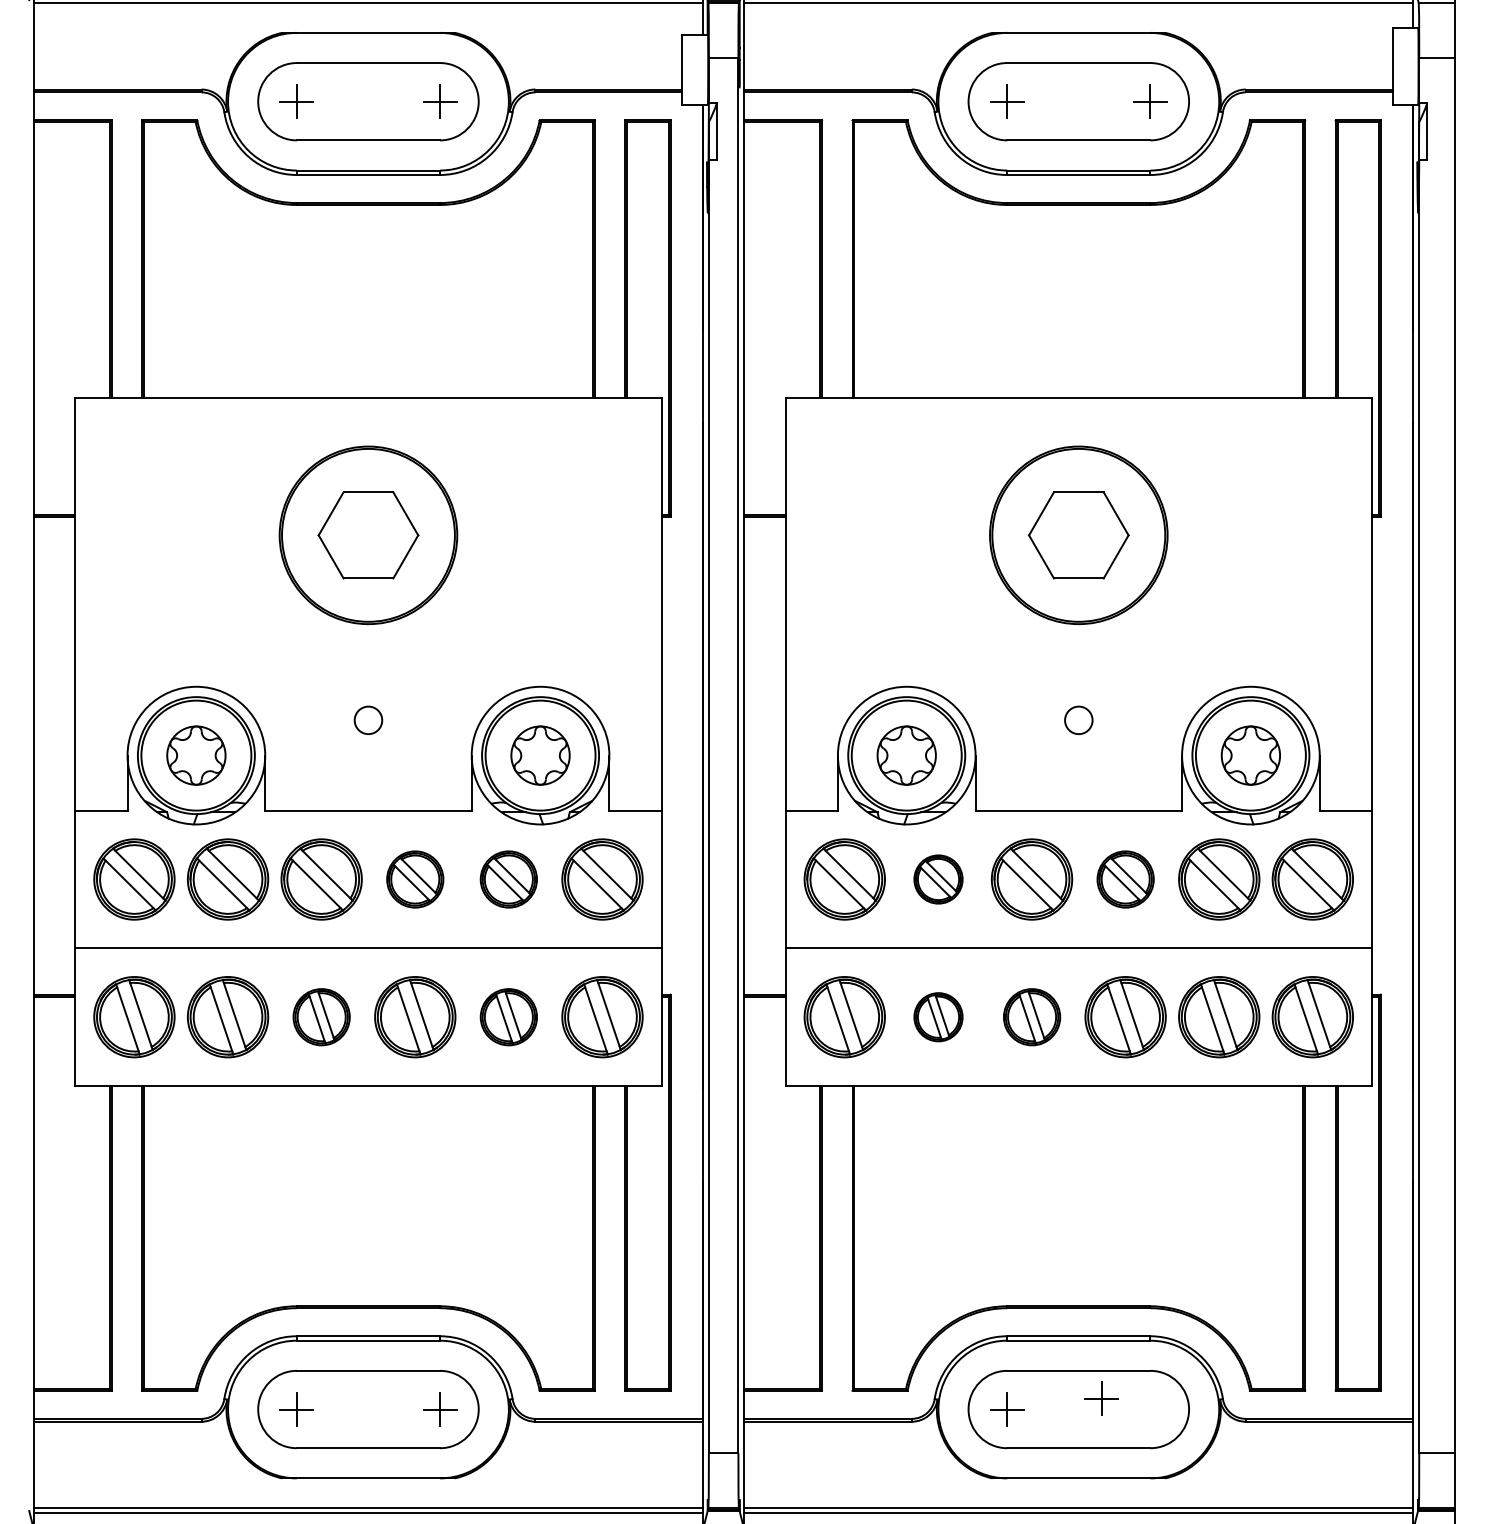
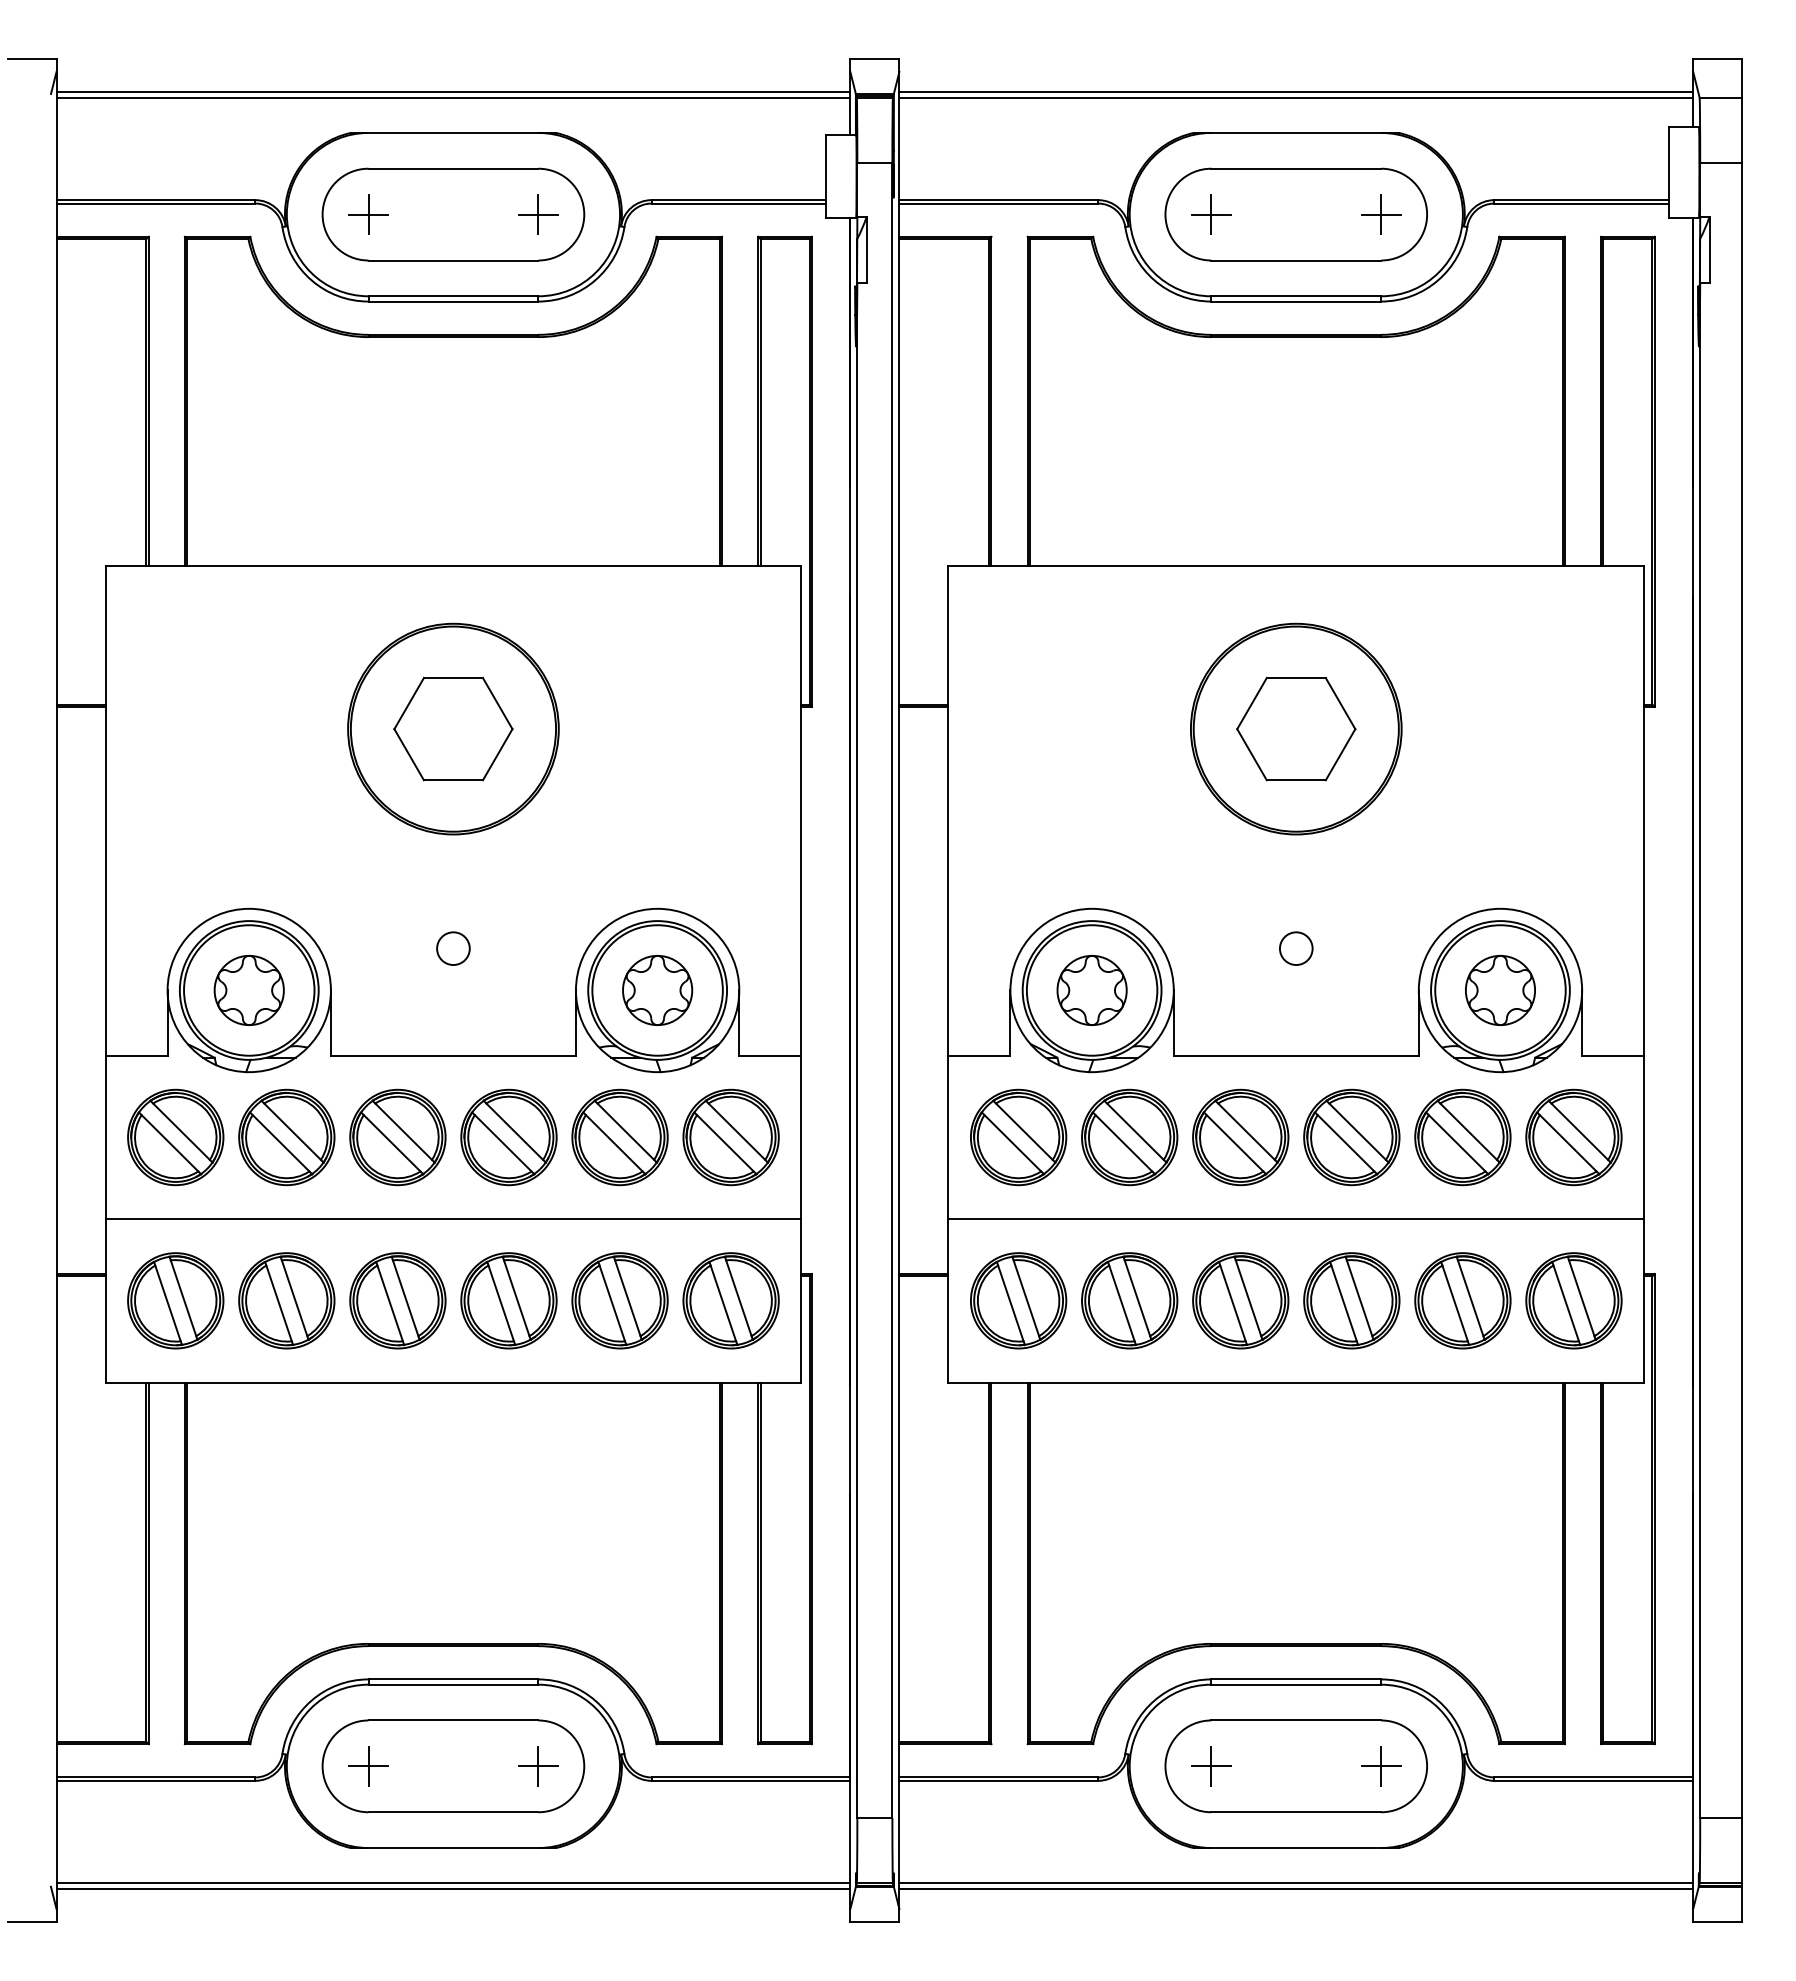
part: (414, 879) -> (508, 1137), size x1.43
part: (508, 879) -> (619, 1137), size x1.43
part: (938, 879) -> (1129, 1137), size x1.67
part: (1125, 879) -> (1351, 1137), size x1.43
part: (321, 1016) -> (397, 1300), size x1.43
part: (508, 1016) -> (619, 1300), size x1.43
part: (938, 1016) -> (1129, 1300), size x1.67
part: (1031, 1016) -> (1240, 1300), size x1.43
part: (1101, 1398) -> (1381, 1766), moved

